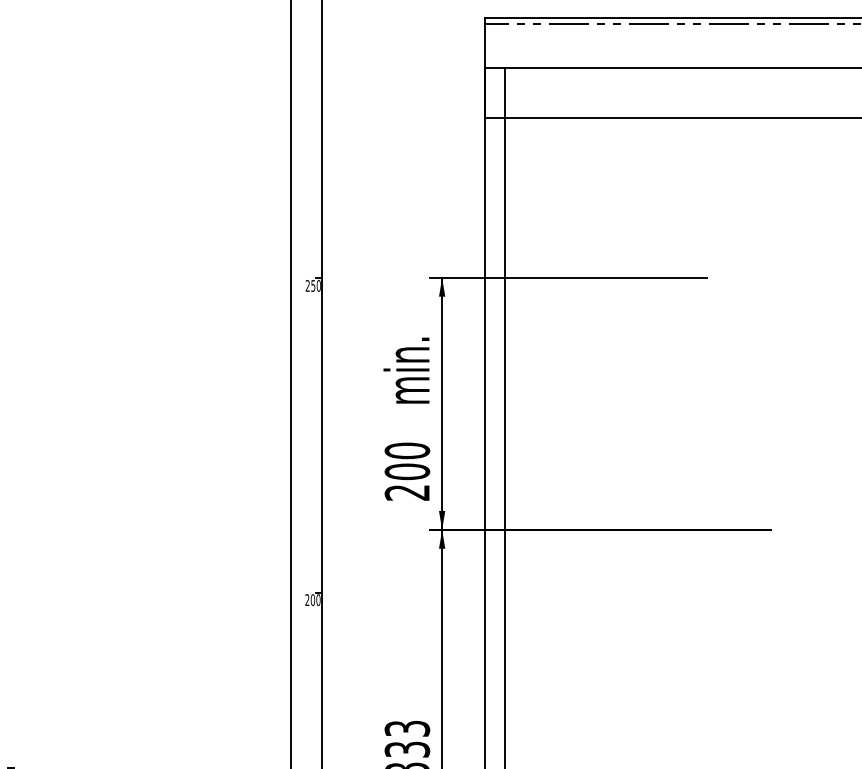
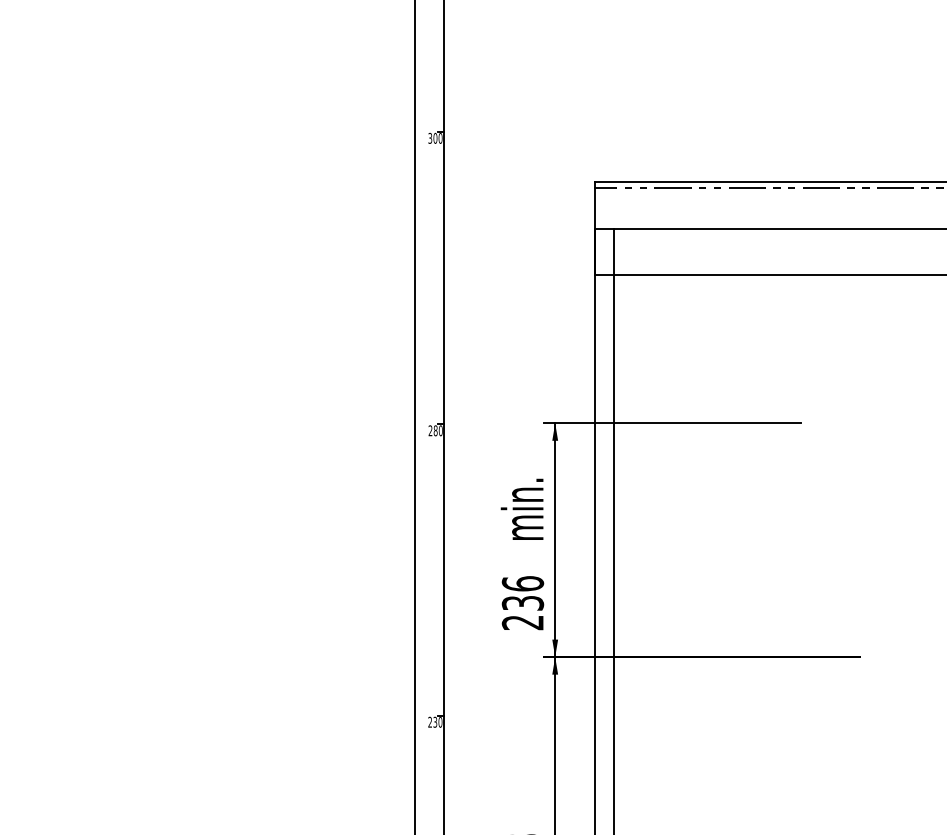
text: (313, 285) -> (435, 430), 250 -> 280
text: (406, 461) -> (522, 593), 200 -> 236
text: (313, 599) -> (435, 721), 200 -> 230

